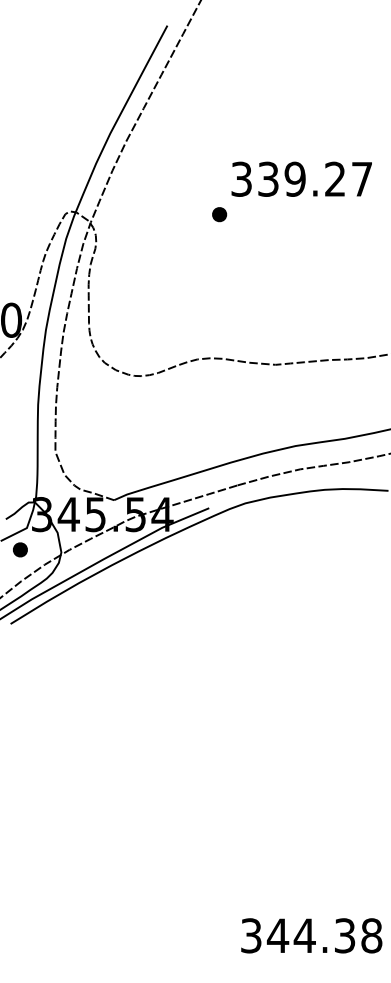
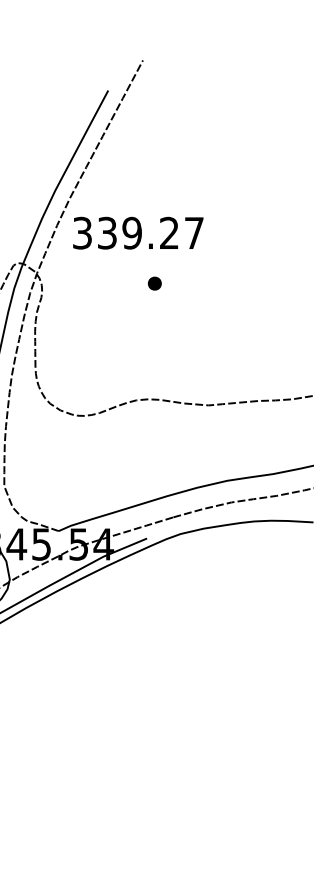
text: (301, 178) -> (138, 232), moved
part: (219, 214) -> (154, 283), moved

